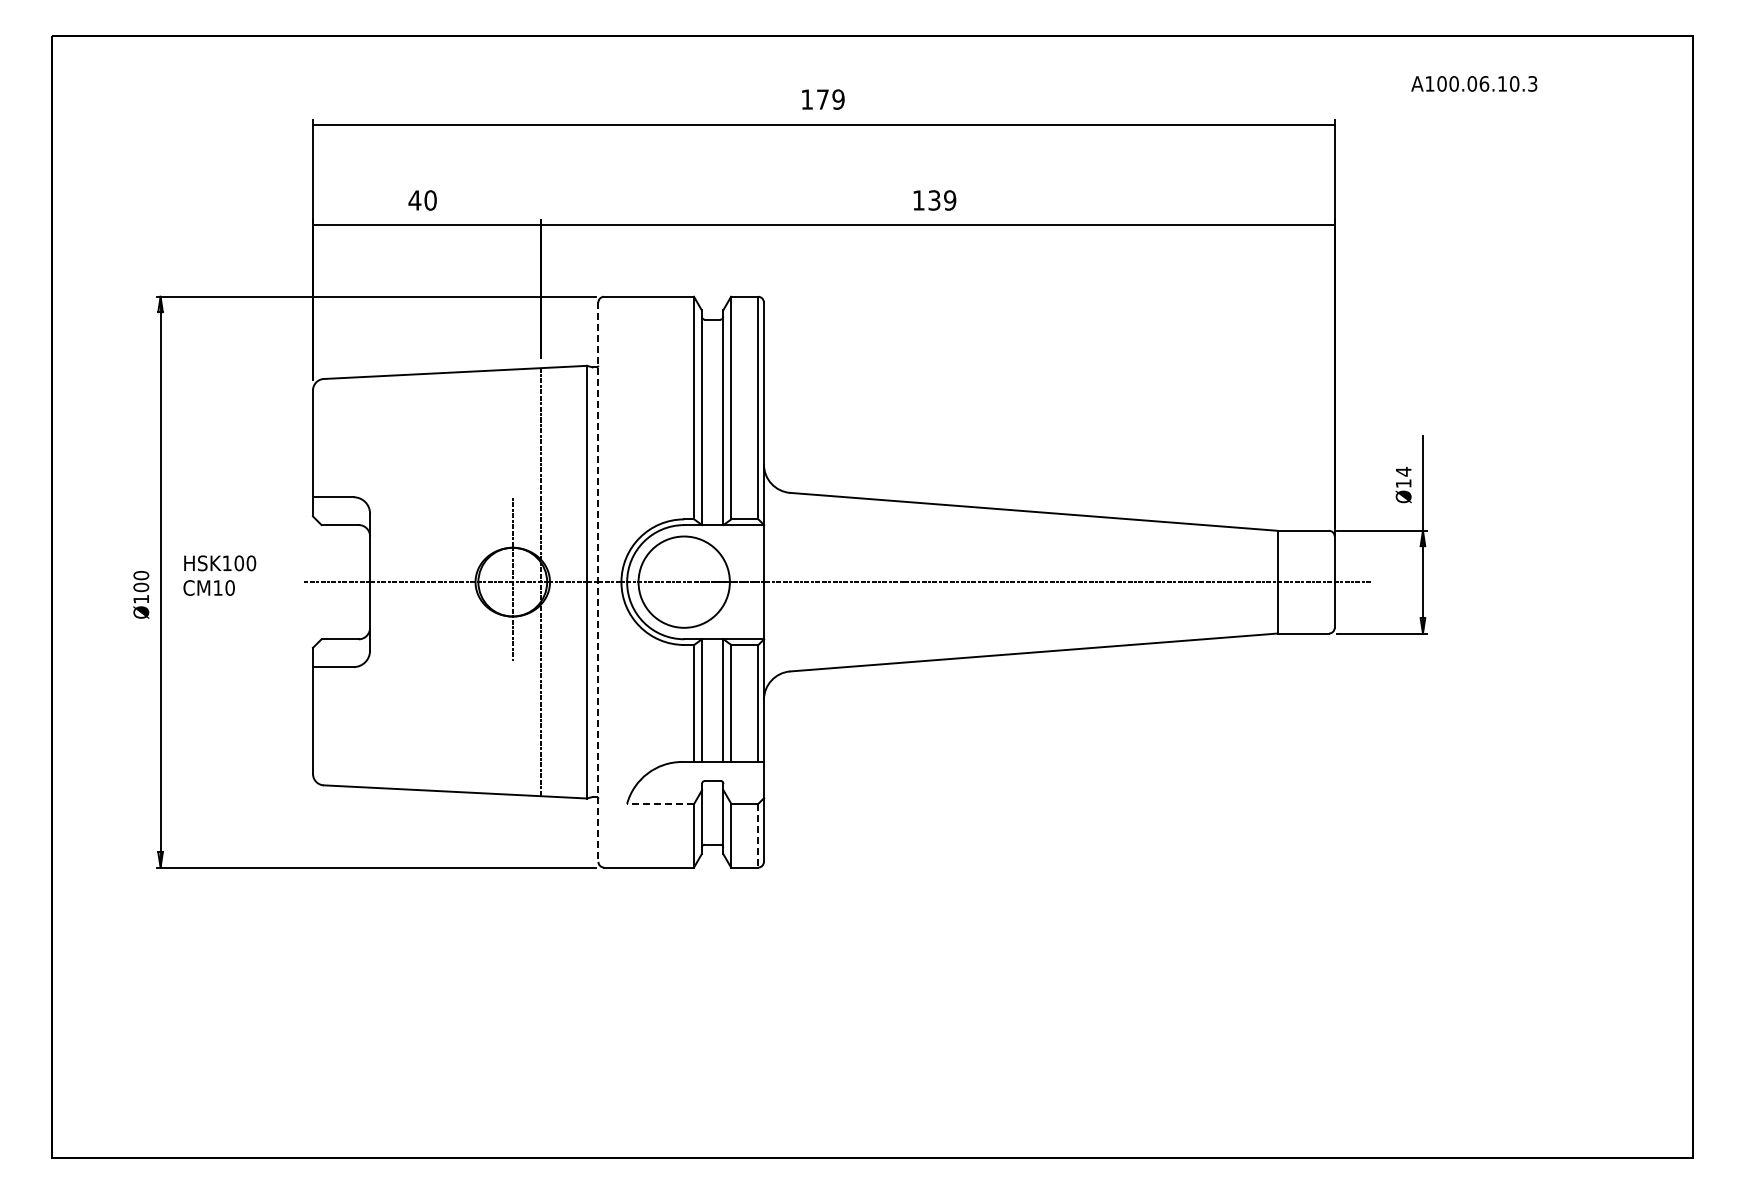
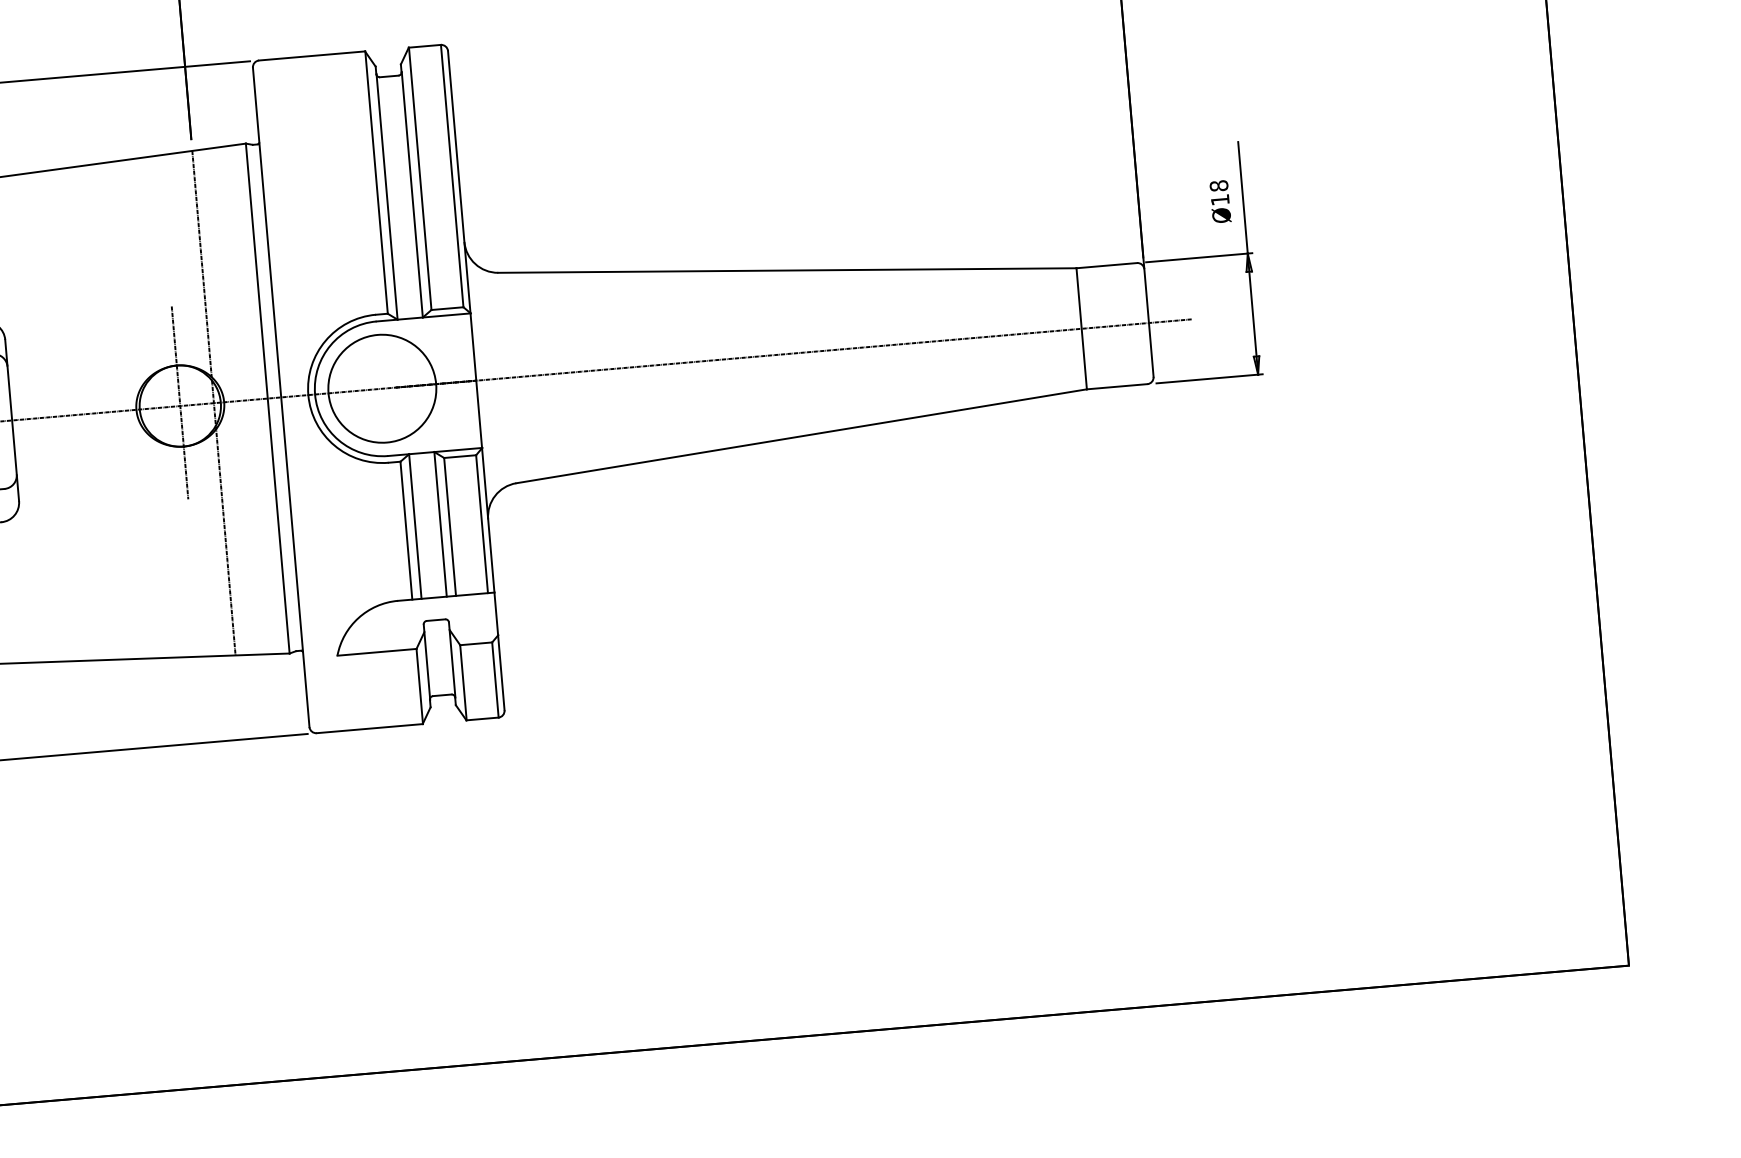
text: (1403, 471) -> (1218, 185), Ø14 -> Ø18
line: (598, 582) -> (281, 397), dashed -> solid
line: (660, 803) -> (376, 651), dashed -> solid
line: (758, 835) -> (495, 679), dashed -> solid

